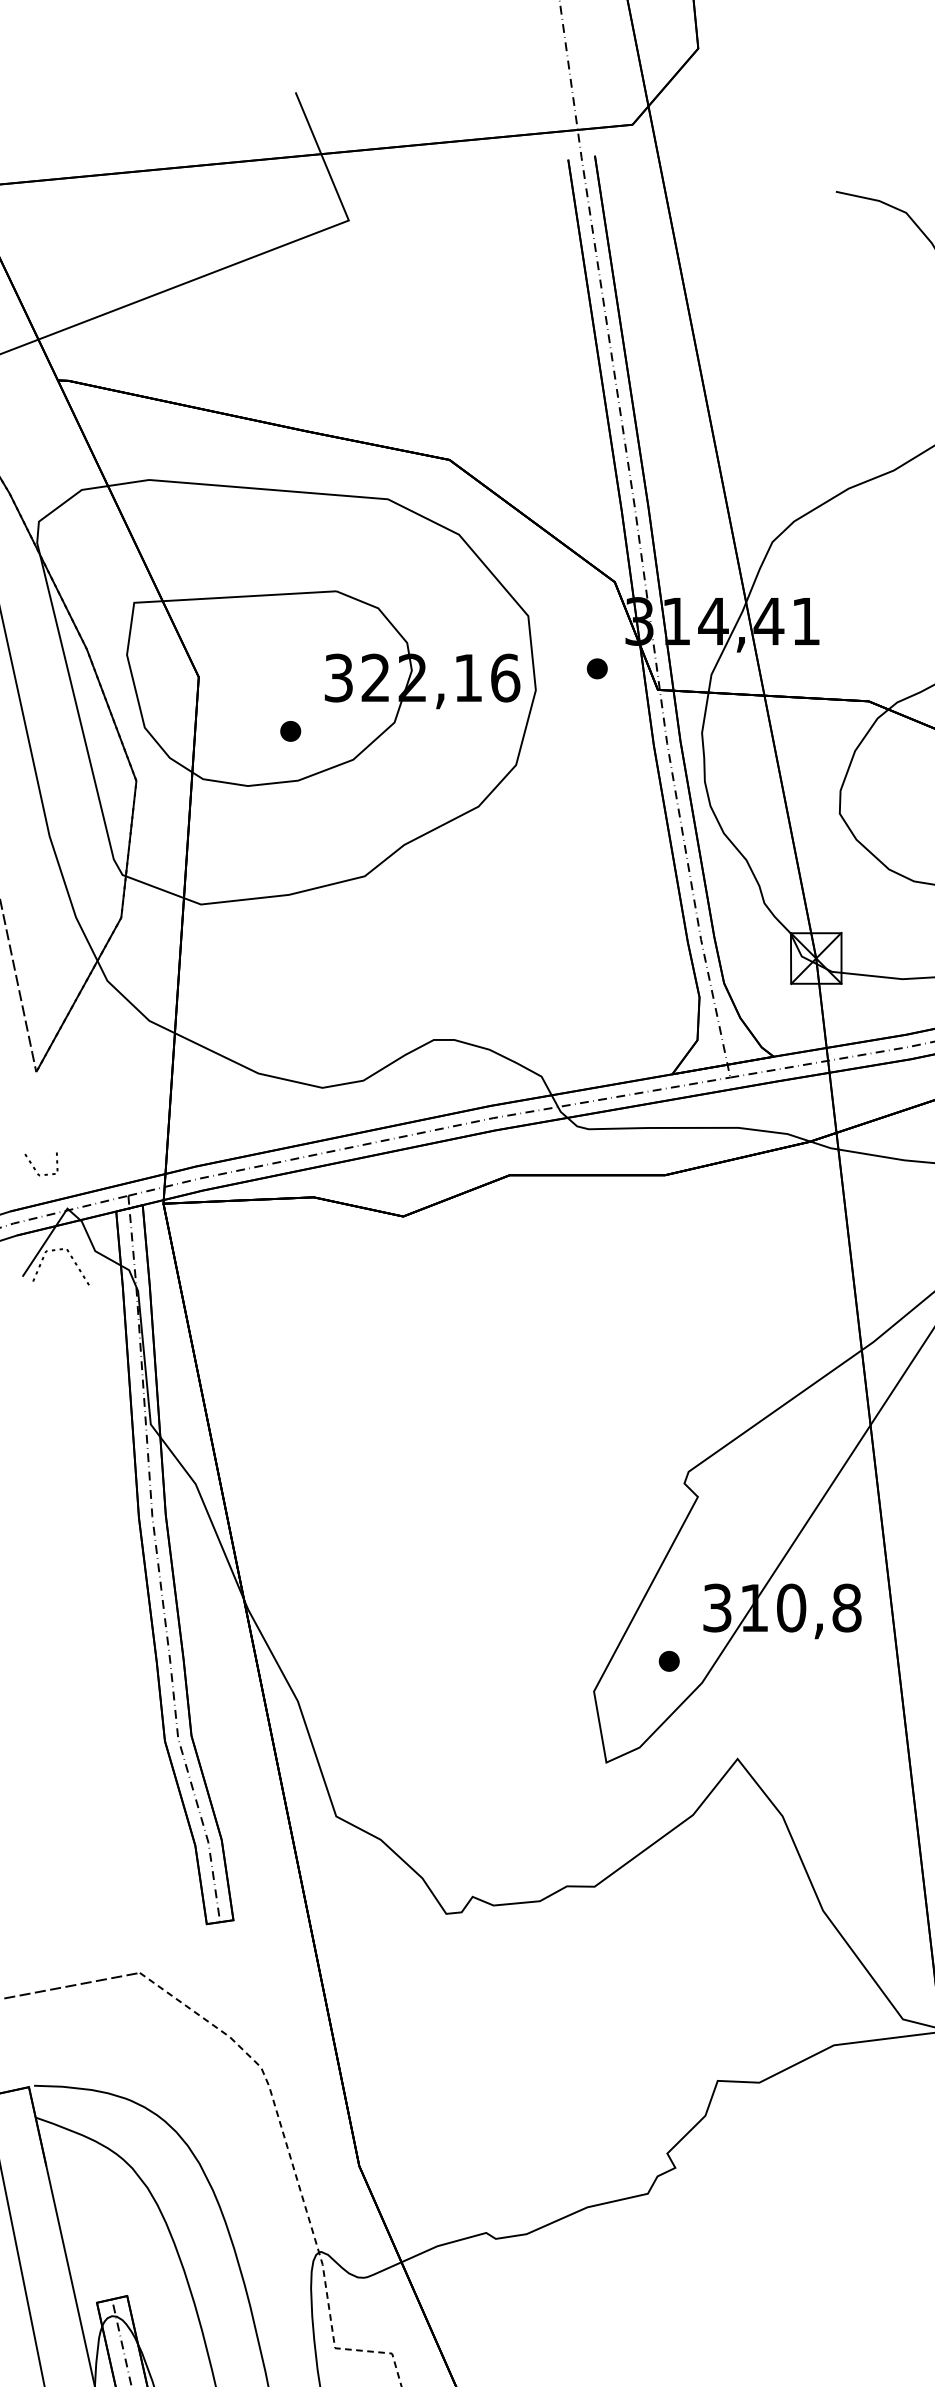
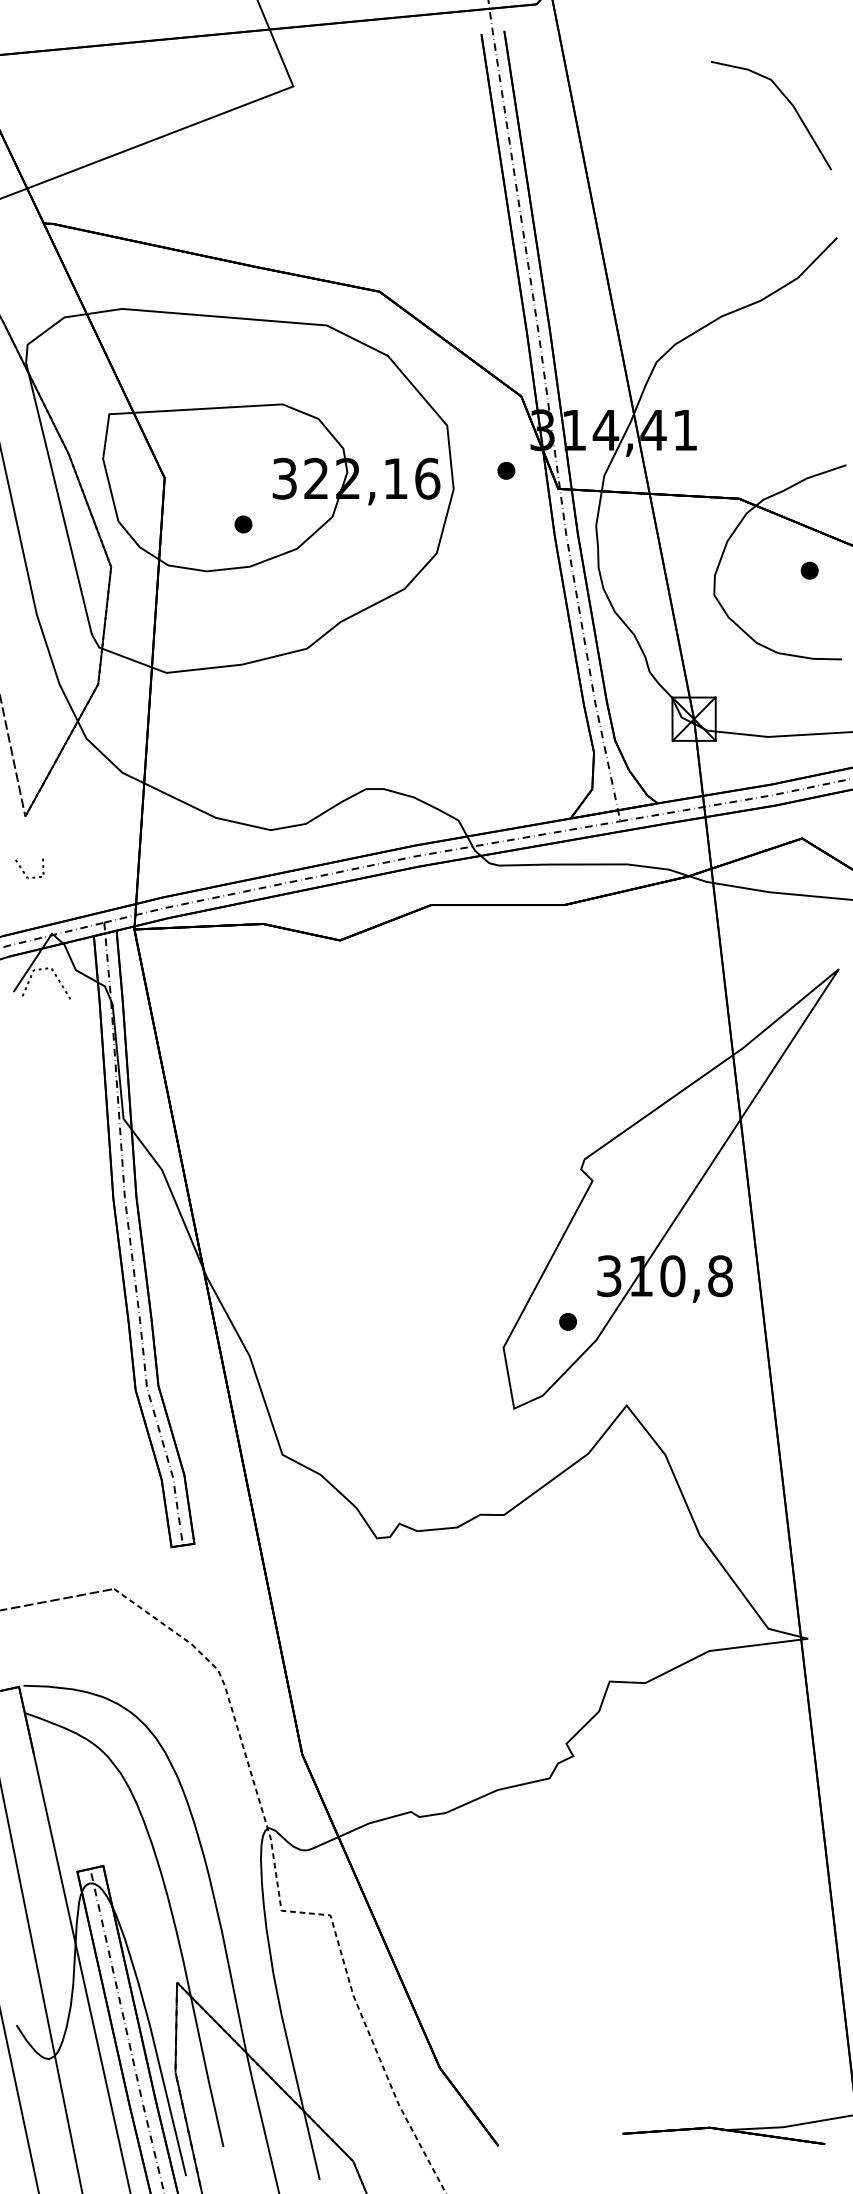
line: (35, 1167) -> (24, 871), moved

